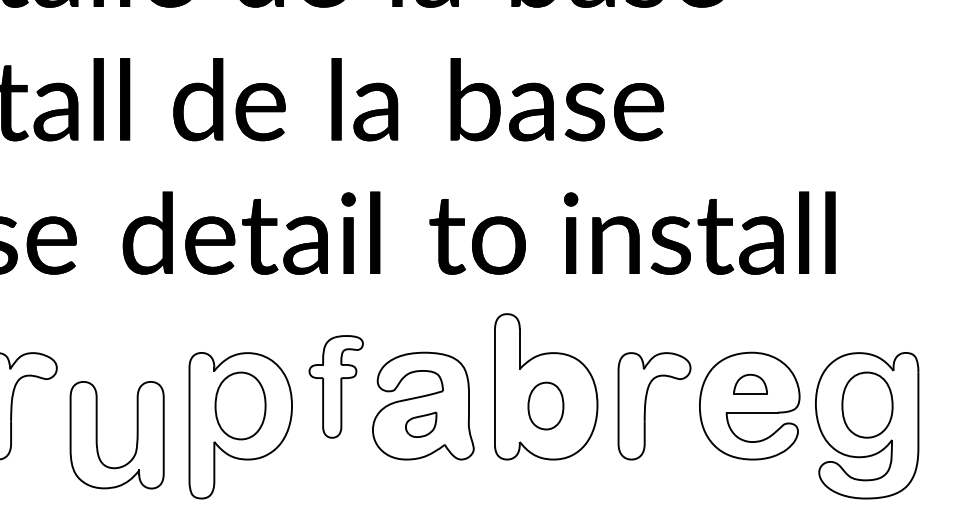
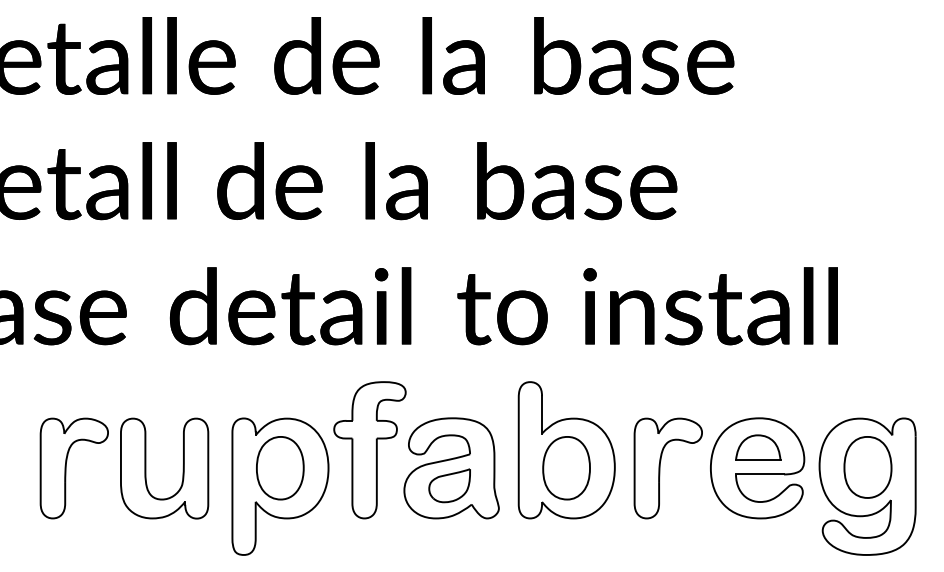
part: (750, 383) -> (758, 447), size x1.43
part: (335, 387) -> (369, 450), size x1.43
part: (545, 406) -> (566, 468), size x1.43
part: (421, 424) -> (449, 485), size x1.43
part: (97, 435) -> (146, 468), moved

